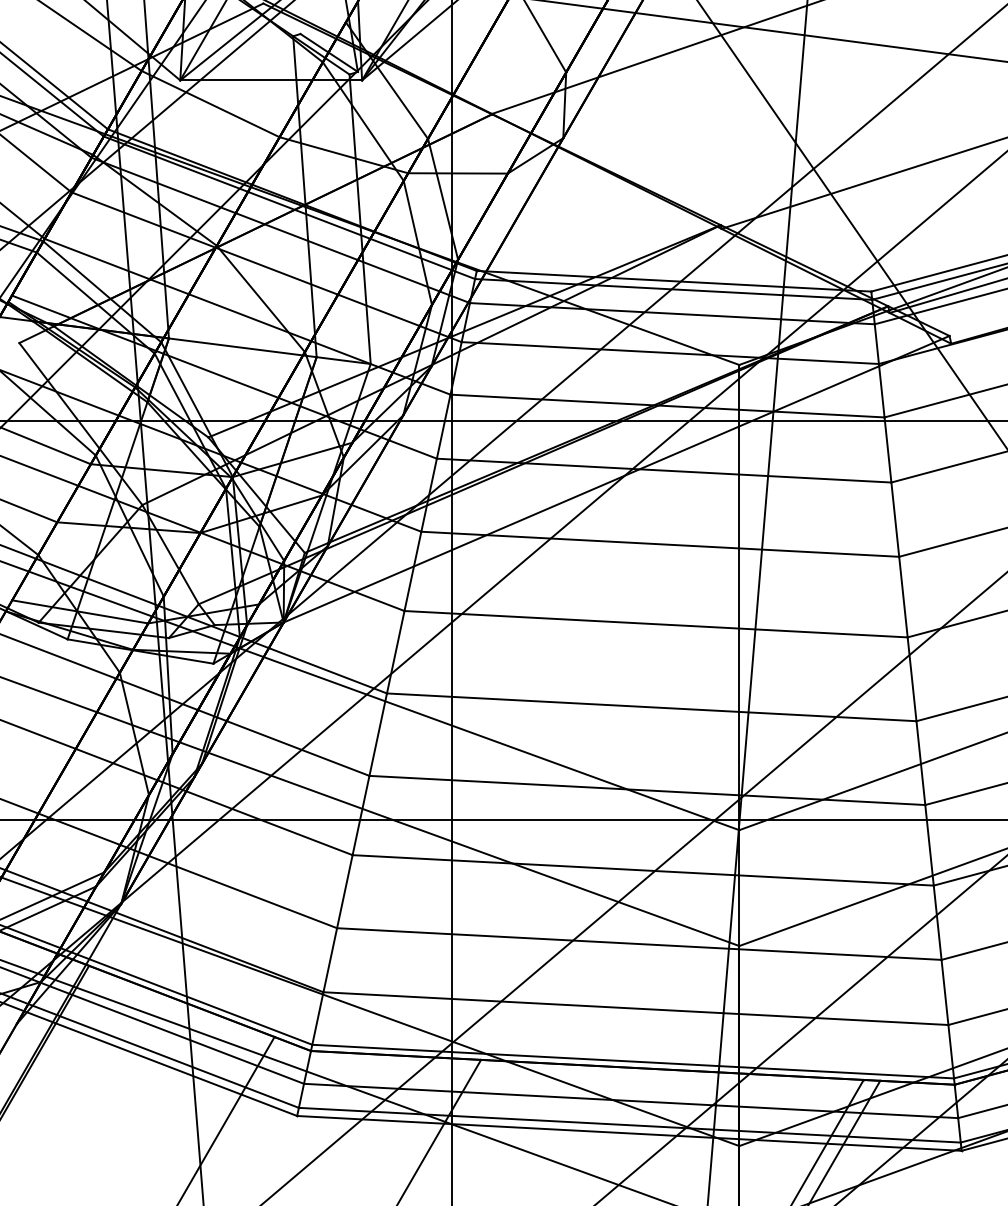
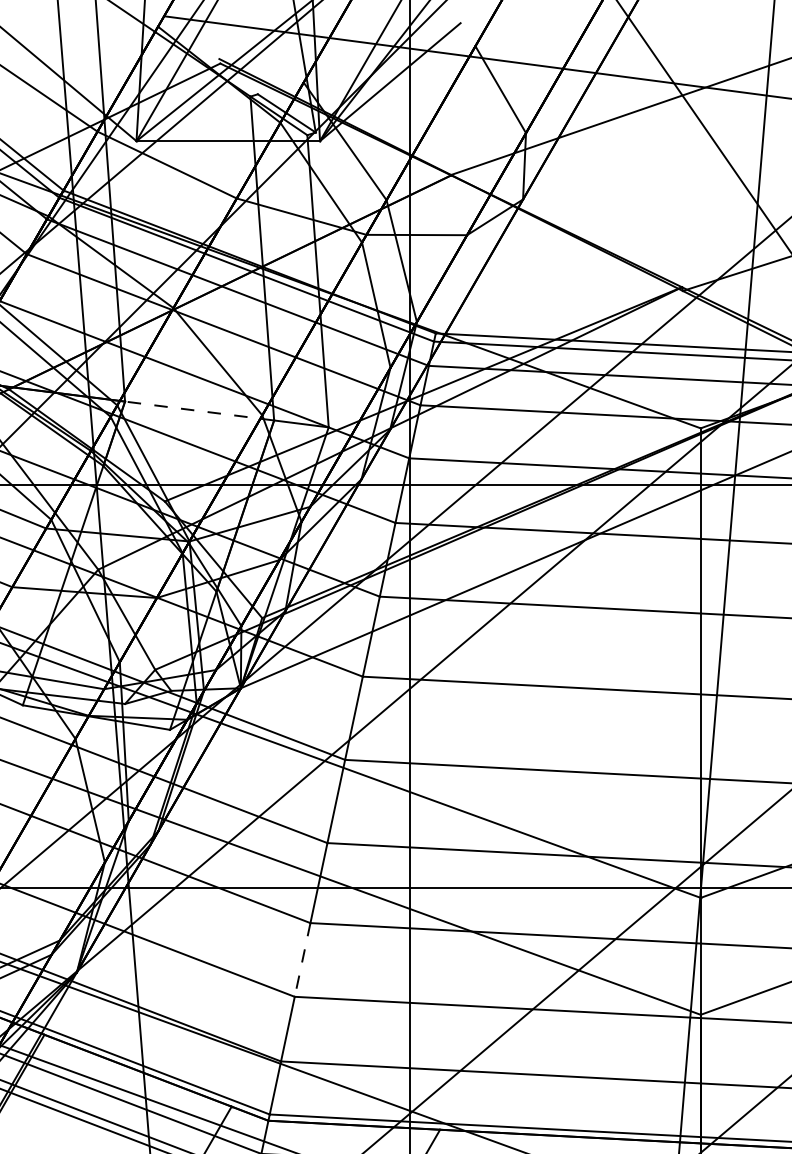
line: (242, 347) -> (199, 410), solid -> dashed
line: (344, 892) -> (302, 960), solid -> dashed

